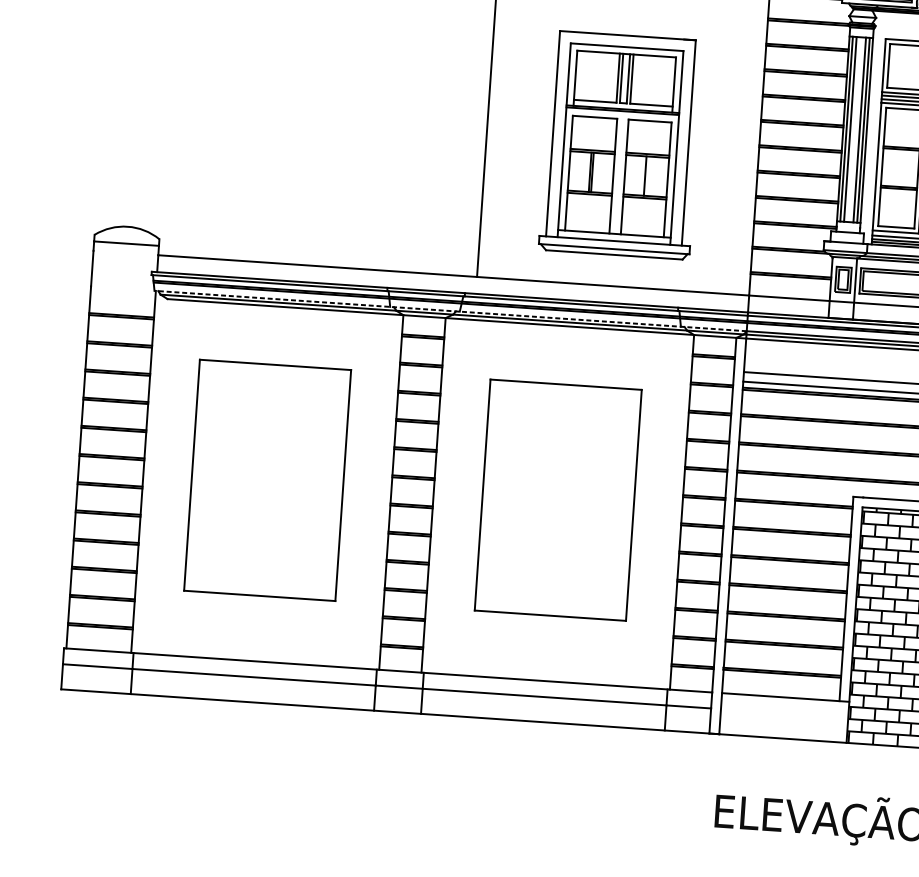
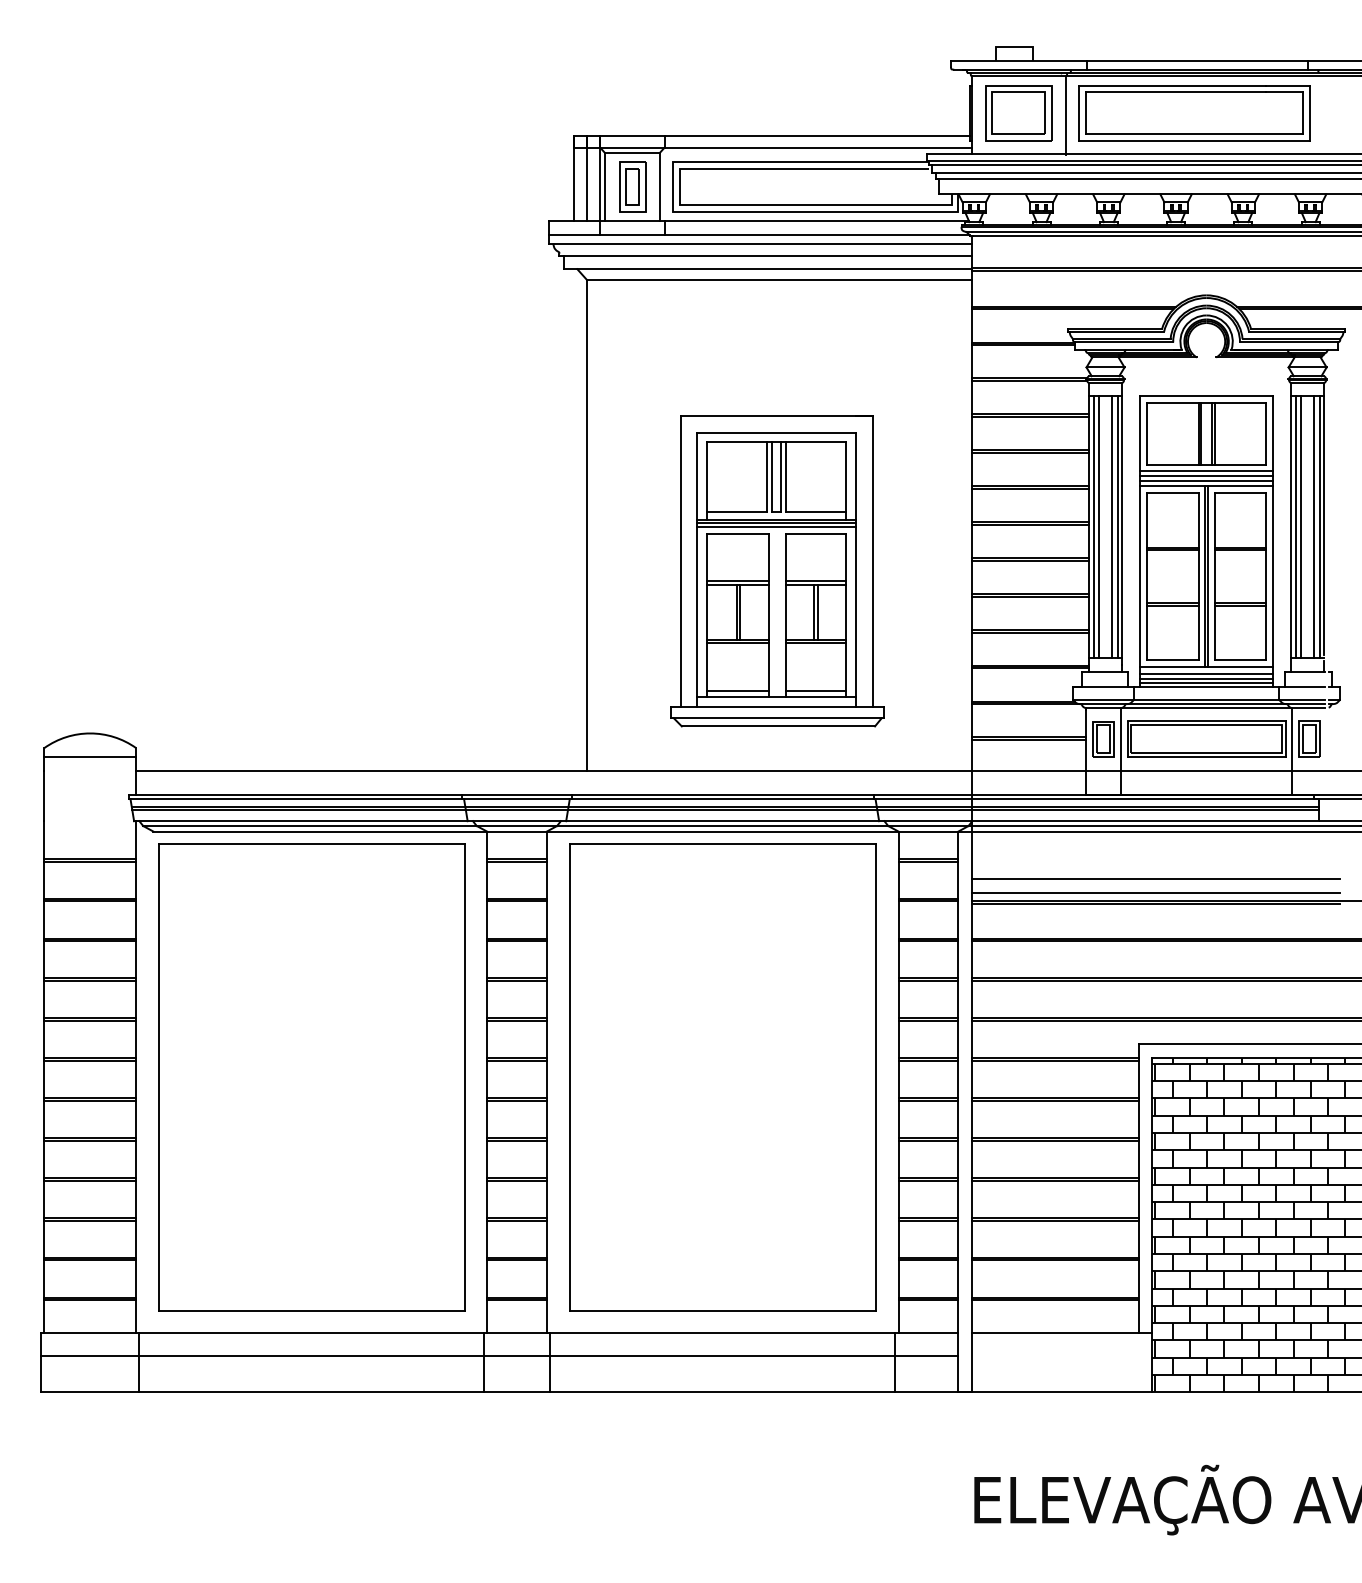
line: (622, 113) -> (776, 526), added
line: (647, 176) -> (817, 612), added
line: (587, 227) -> (737, 690), added
line: (642, 231) -> (815, 690), added
line: (450, 311) -> (552, 821), dashed -> solid
part: (267, 480) -> (311, 1077), size x1.43
part: (557, 500) -> (722, 1077), size x1.43

